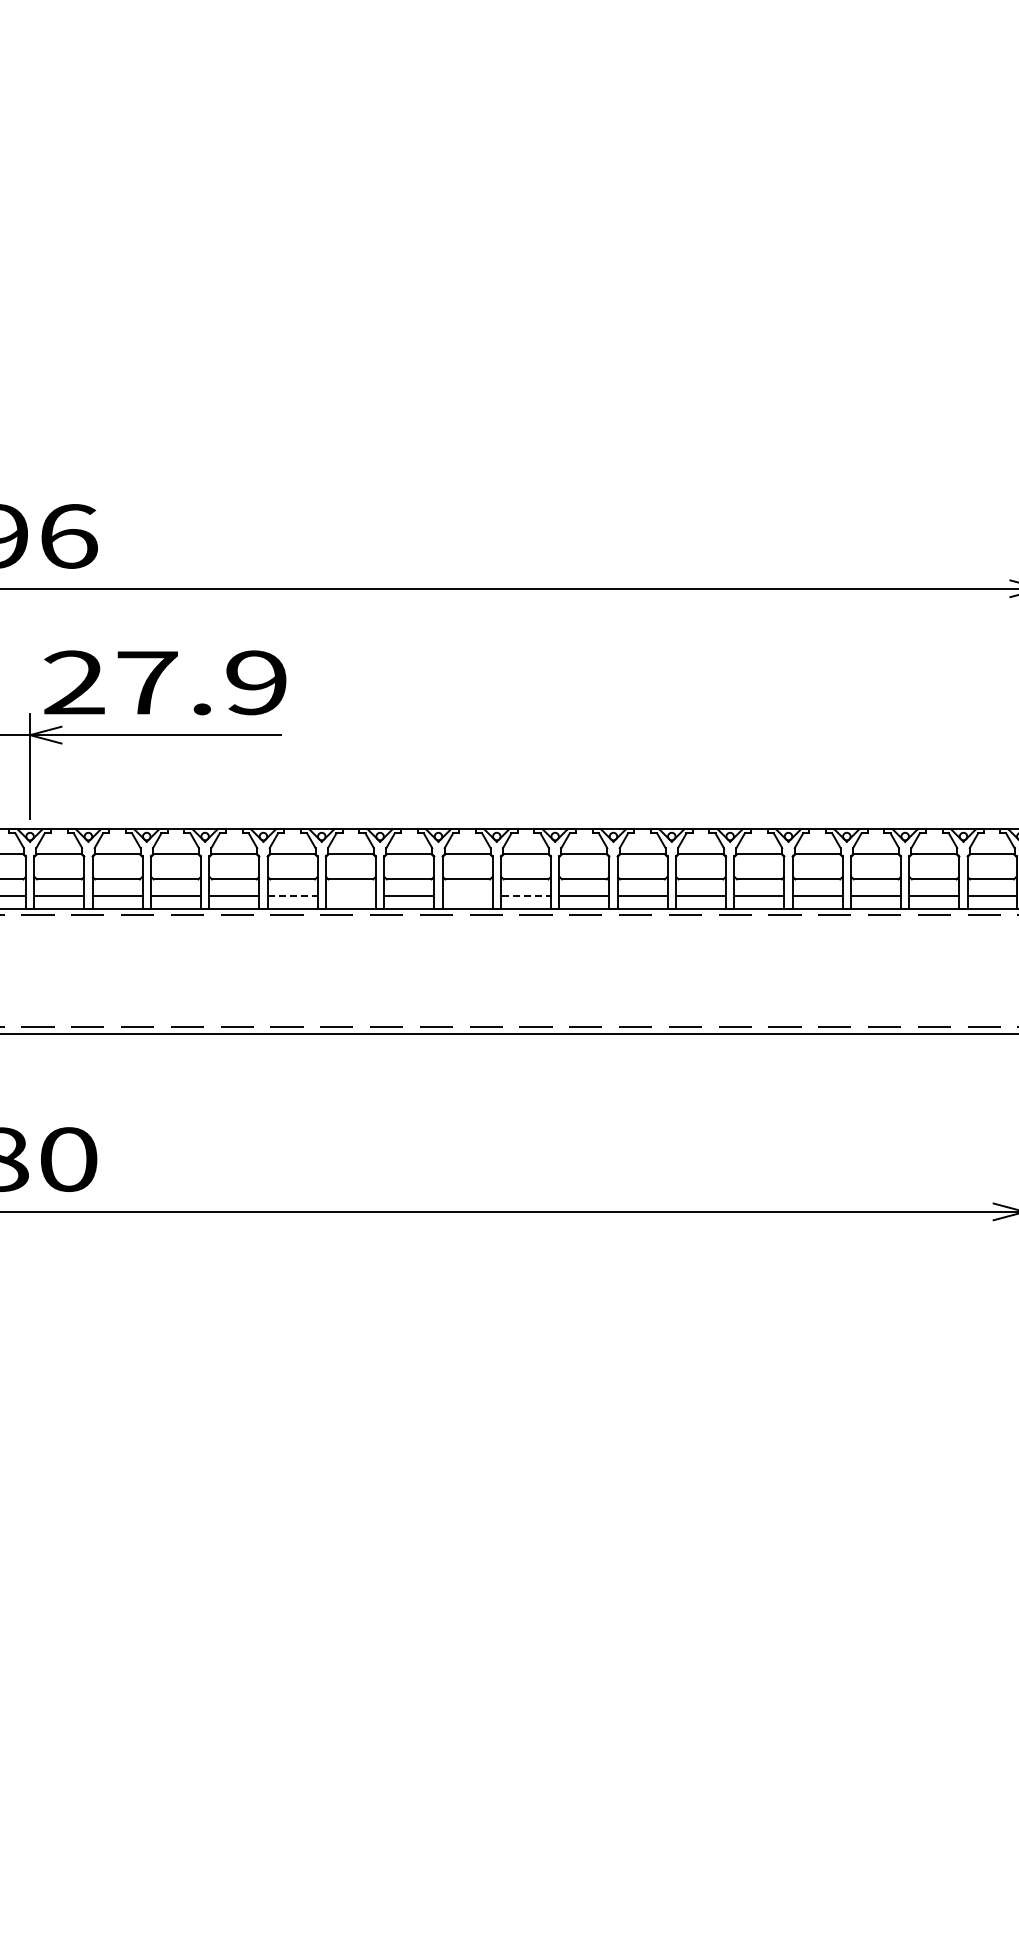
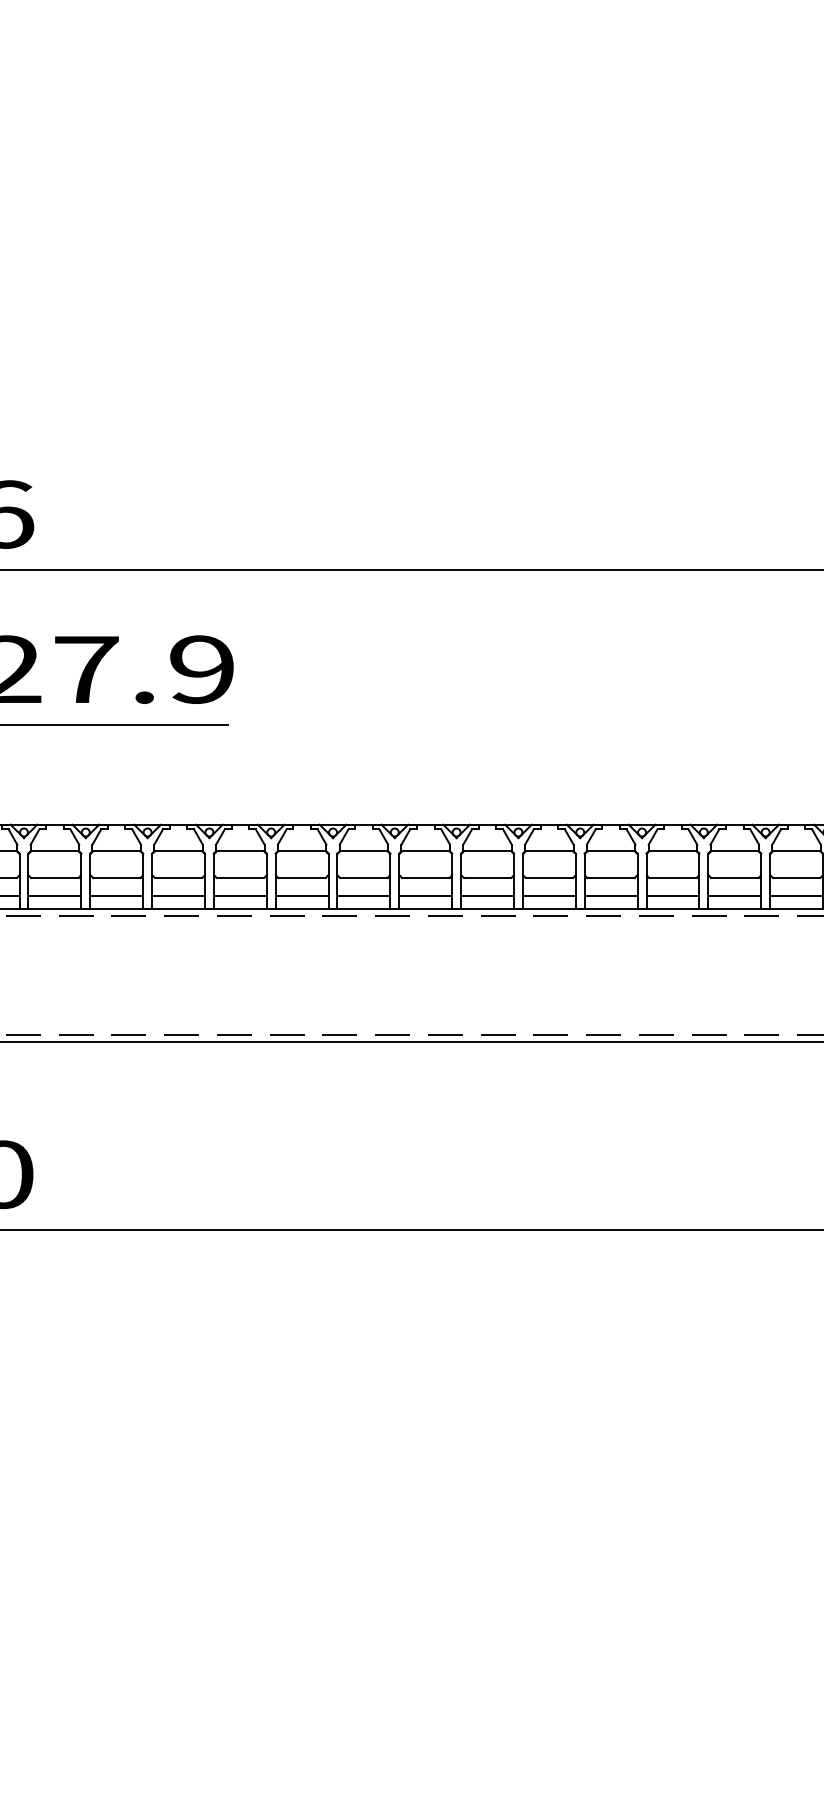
line: (293, 896) -> (241, 896), dashed -> solid
line: (350, 896) -> (301, 896), added
line: (467, 896) -> (425, 896), added
line: (526, 896) -> (488, 896), dashed -> solid

